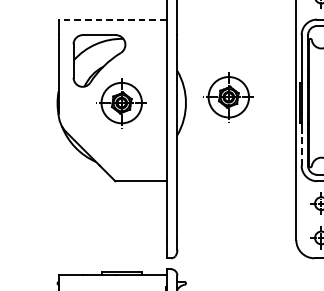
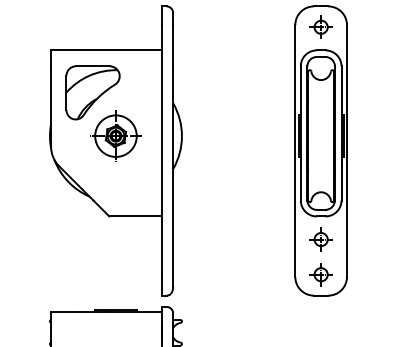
line: (112, 19) -> (106, 50), dashed -> solid
part: (228, 96) -> (225, 129), removed
line: (301, 148) -> (300, 182), dashed -> solid

